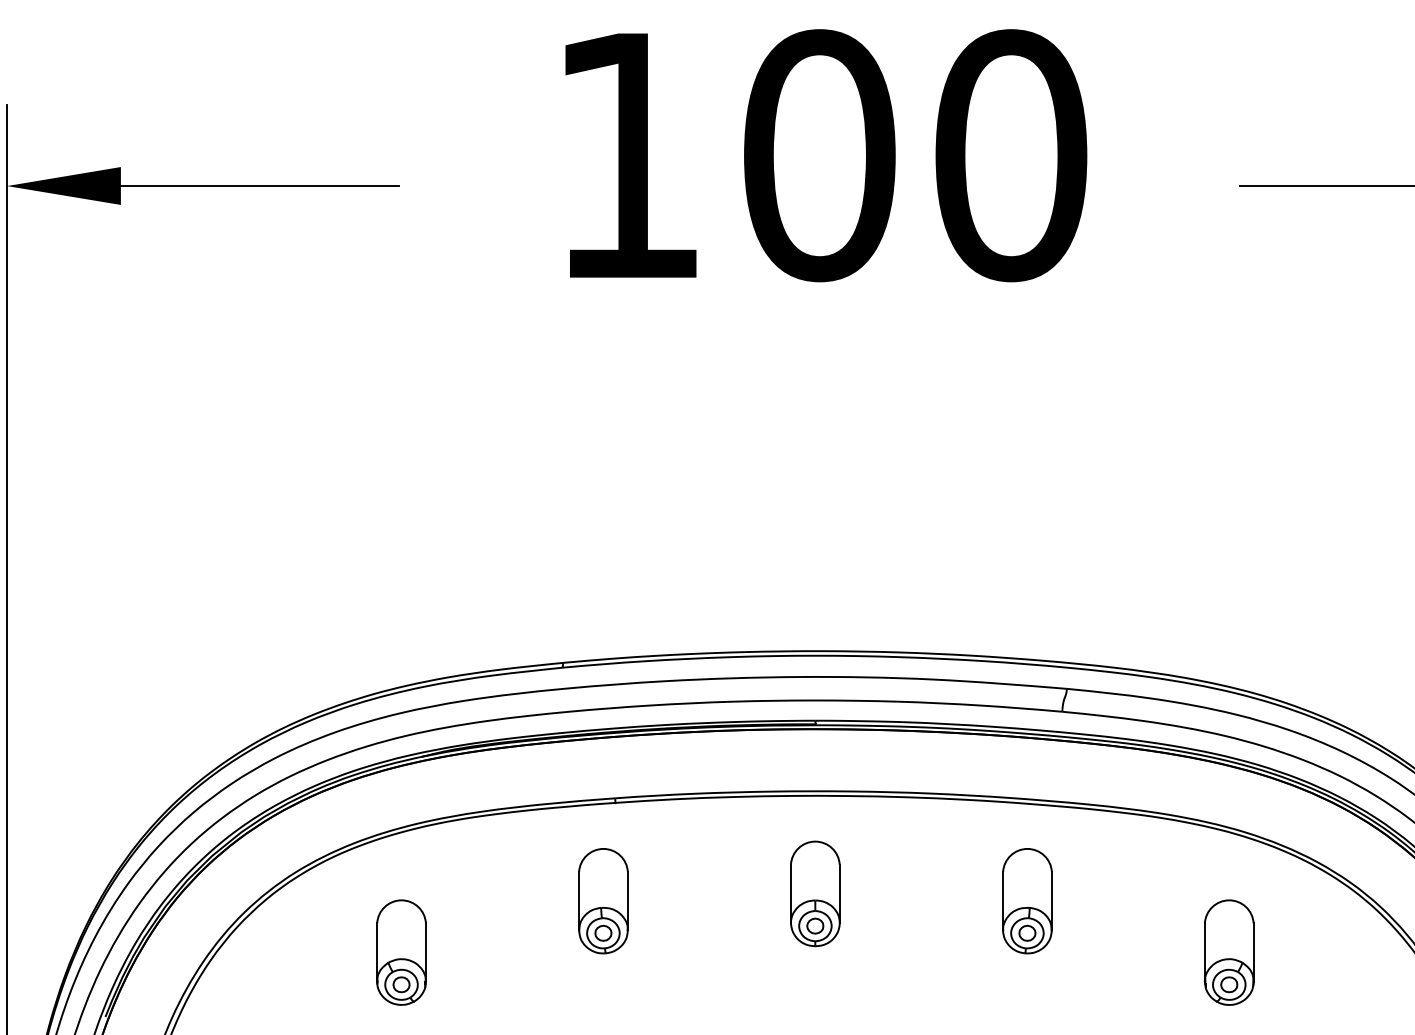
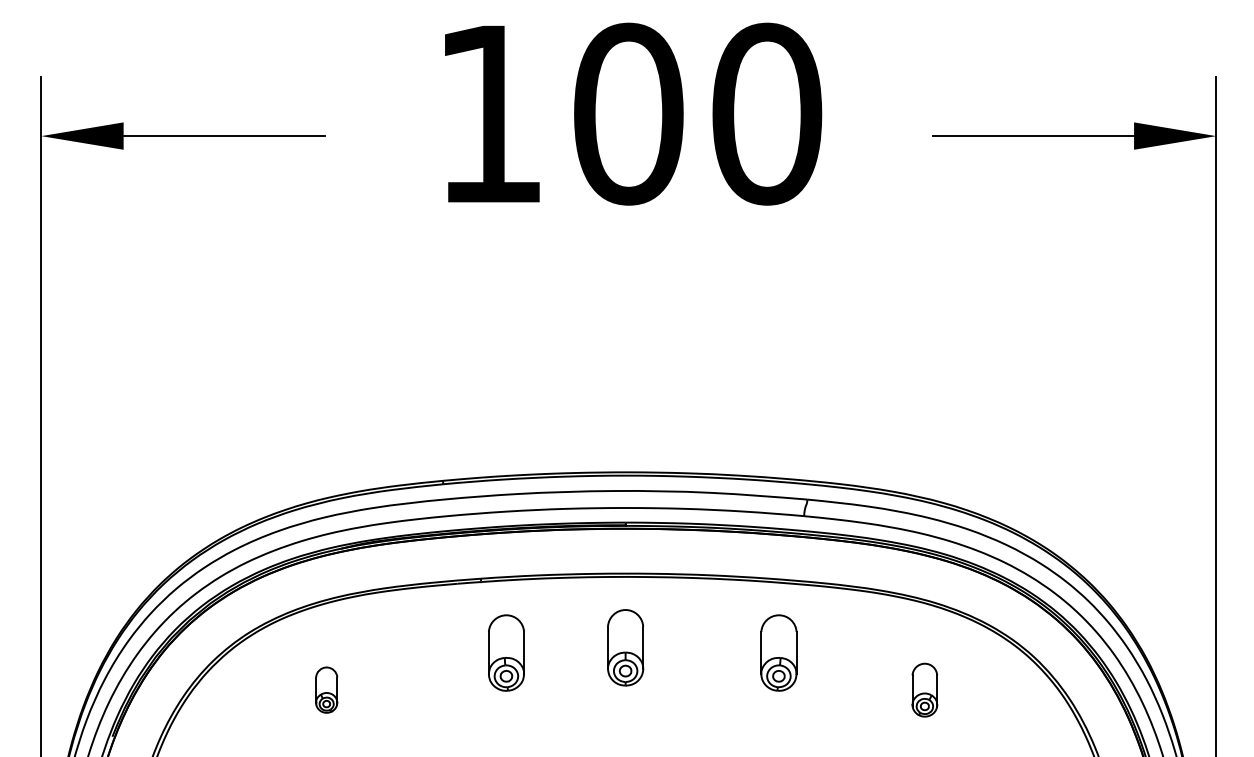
part: (603, 900) -> (506, 652), moved
part: (401, 951) -> (326, 689), size x0.6
part: (1228, 951) -> (924, 689), size x0.7

